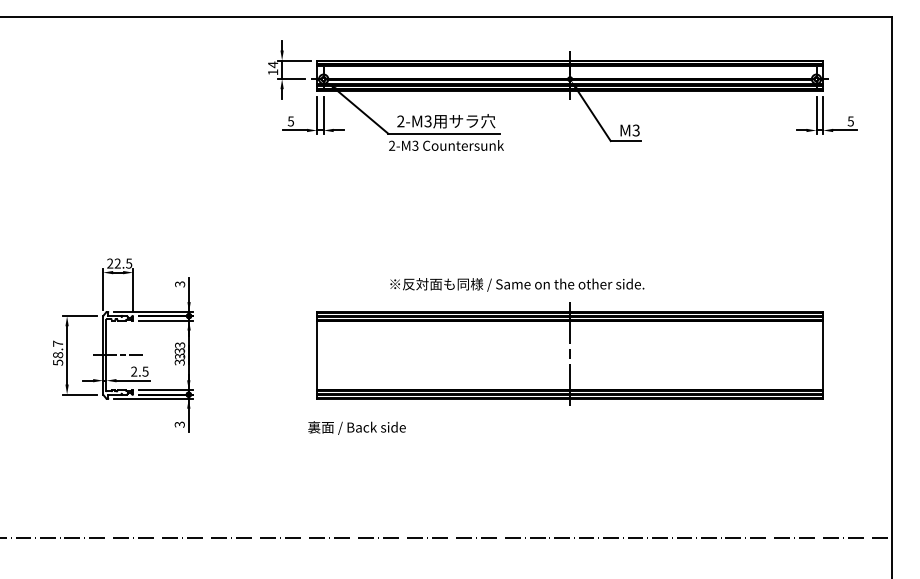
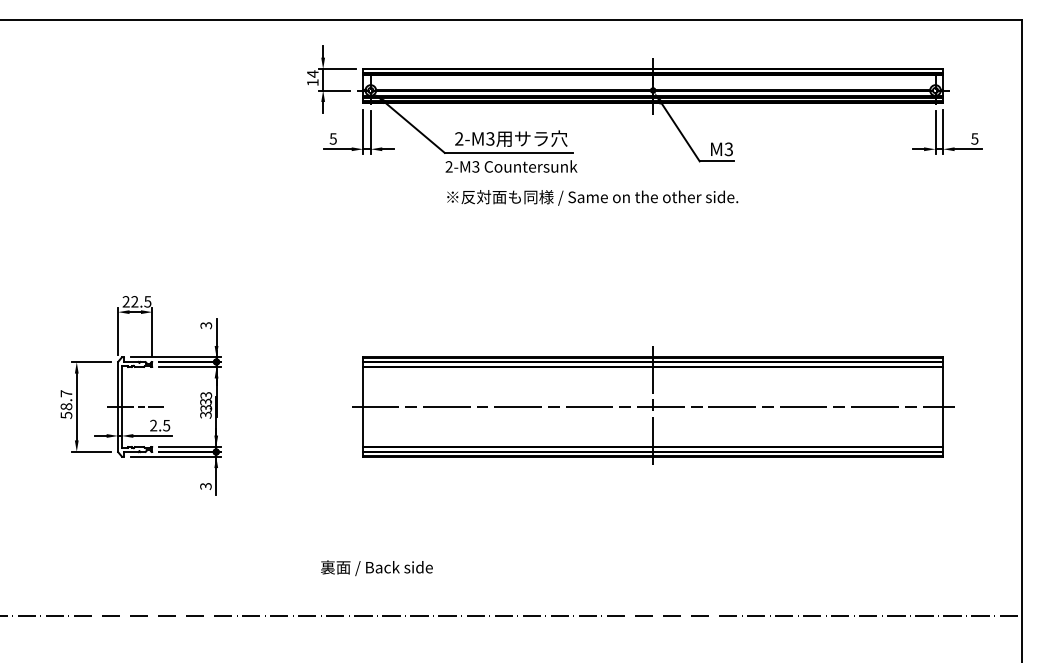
text: (517, 284) -> (592, 197), moved
line: (570, 355) -> (653, 407), added
text: (356, 427) -> (376, 567), moved

